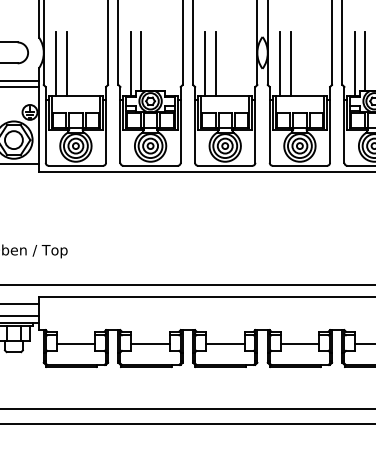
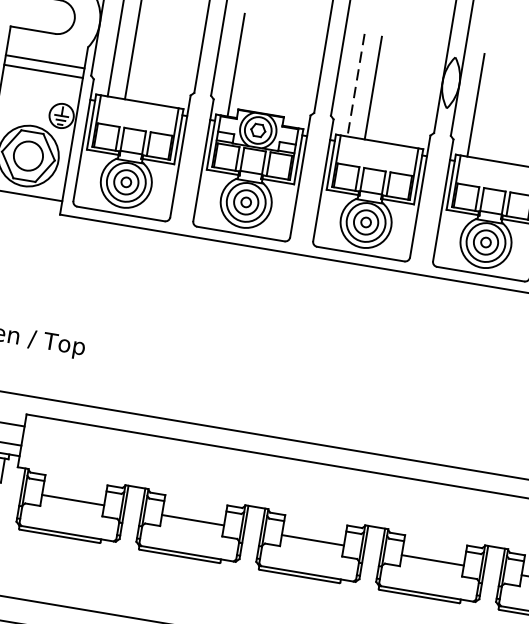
line: (141, 61) -> (254, 64), removed
line: (205, 63) -> (356, 84), solid -> dashed
line: (290, 63) -> (493, 107), removed

